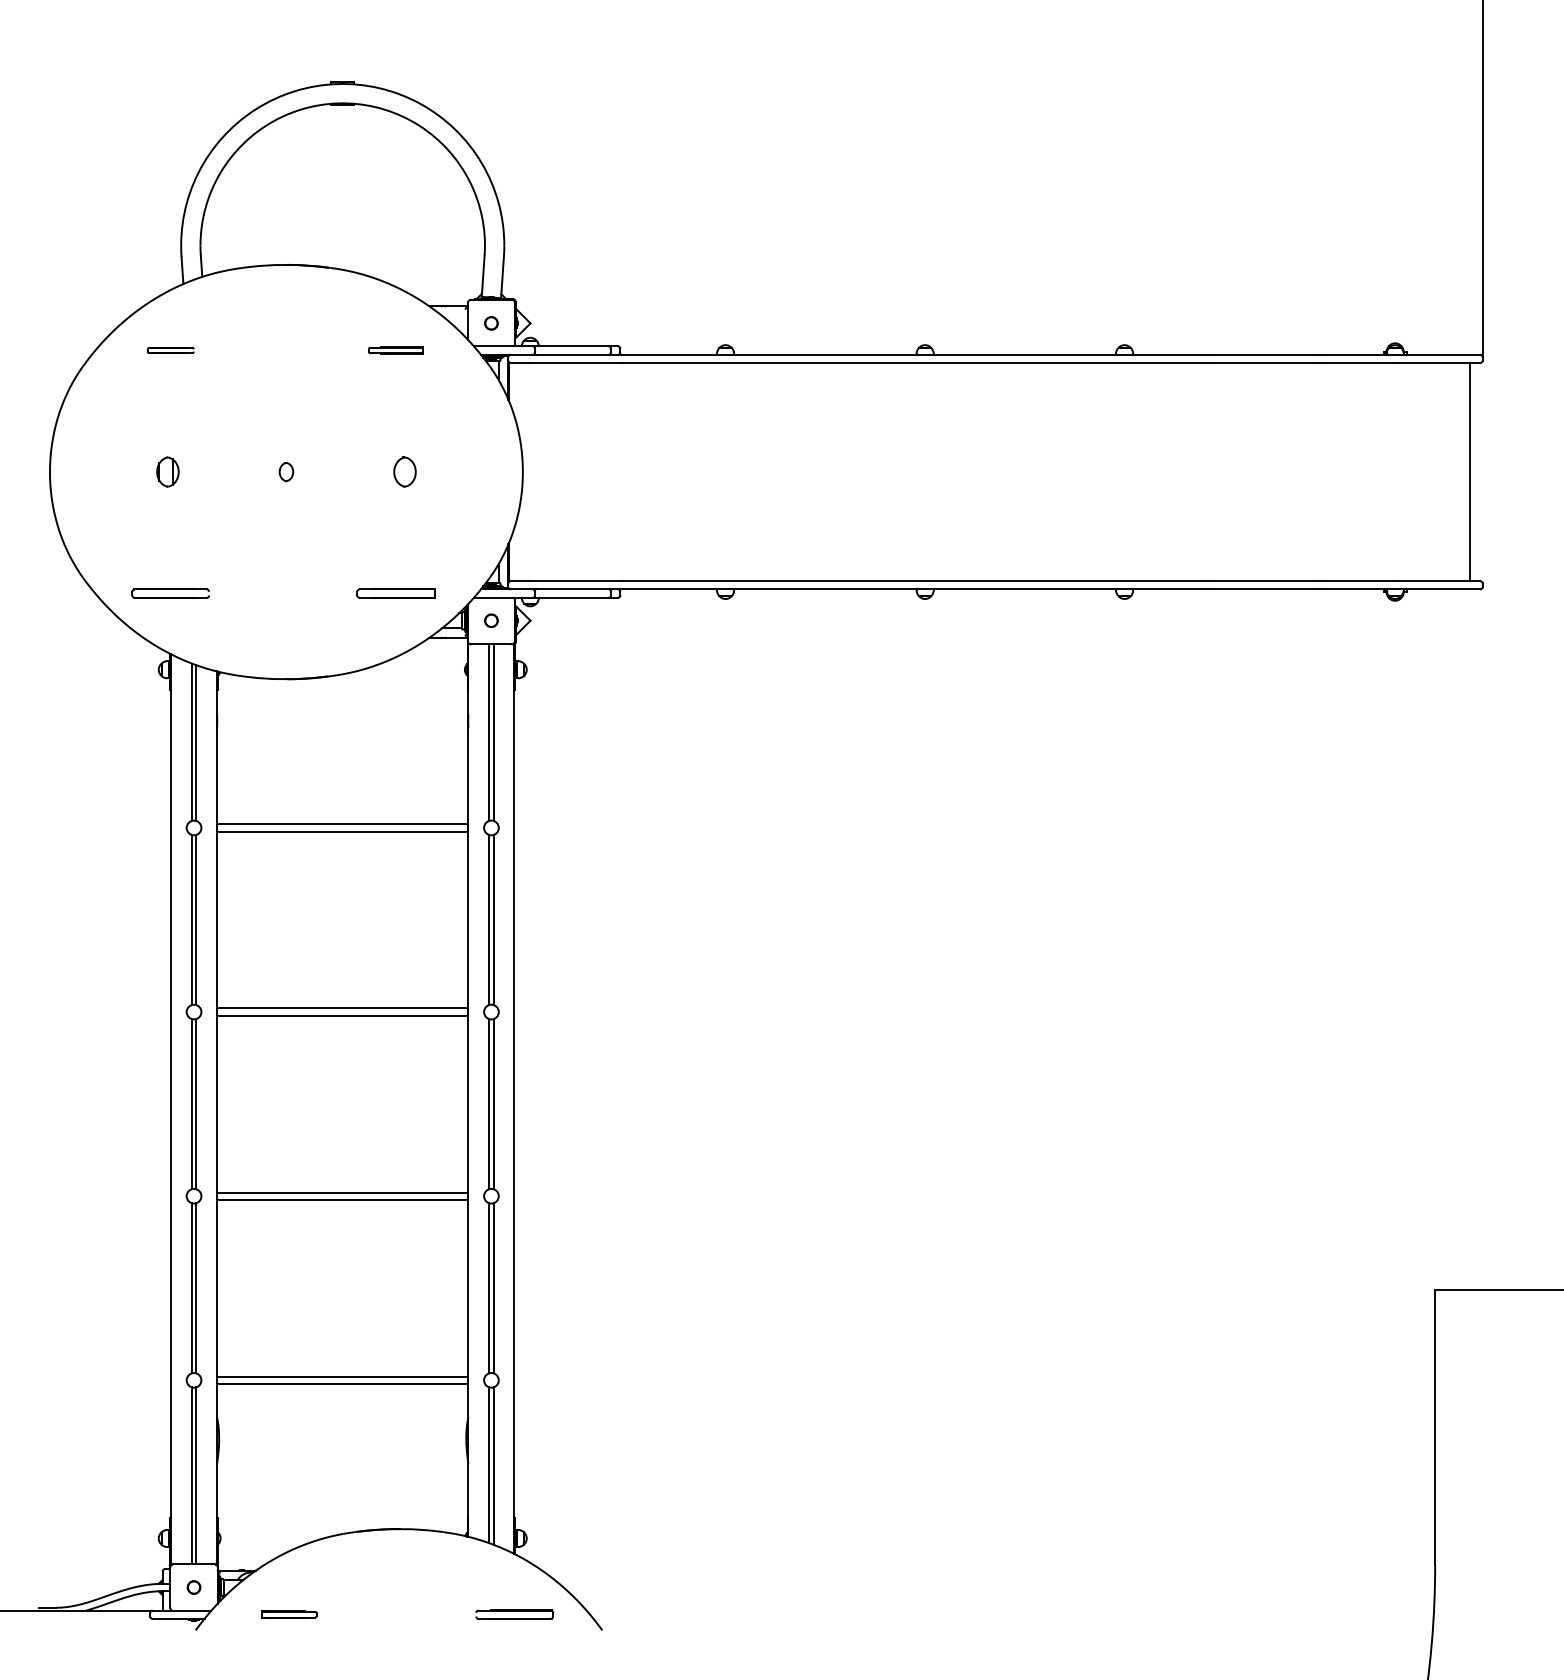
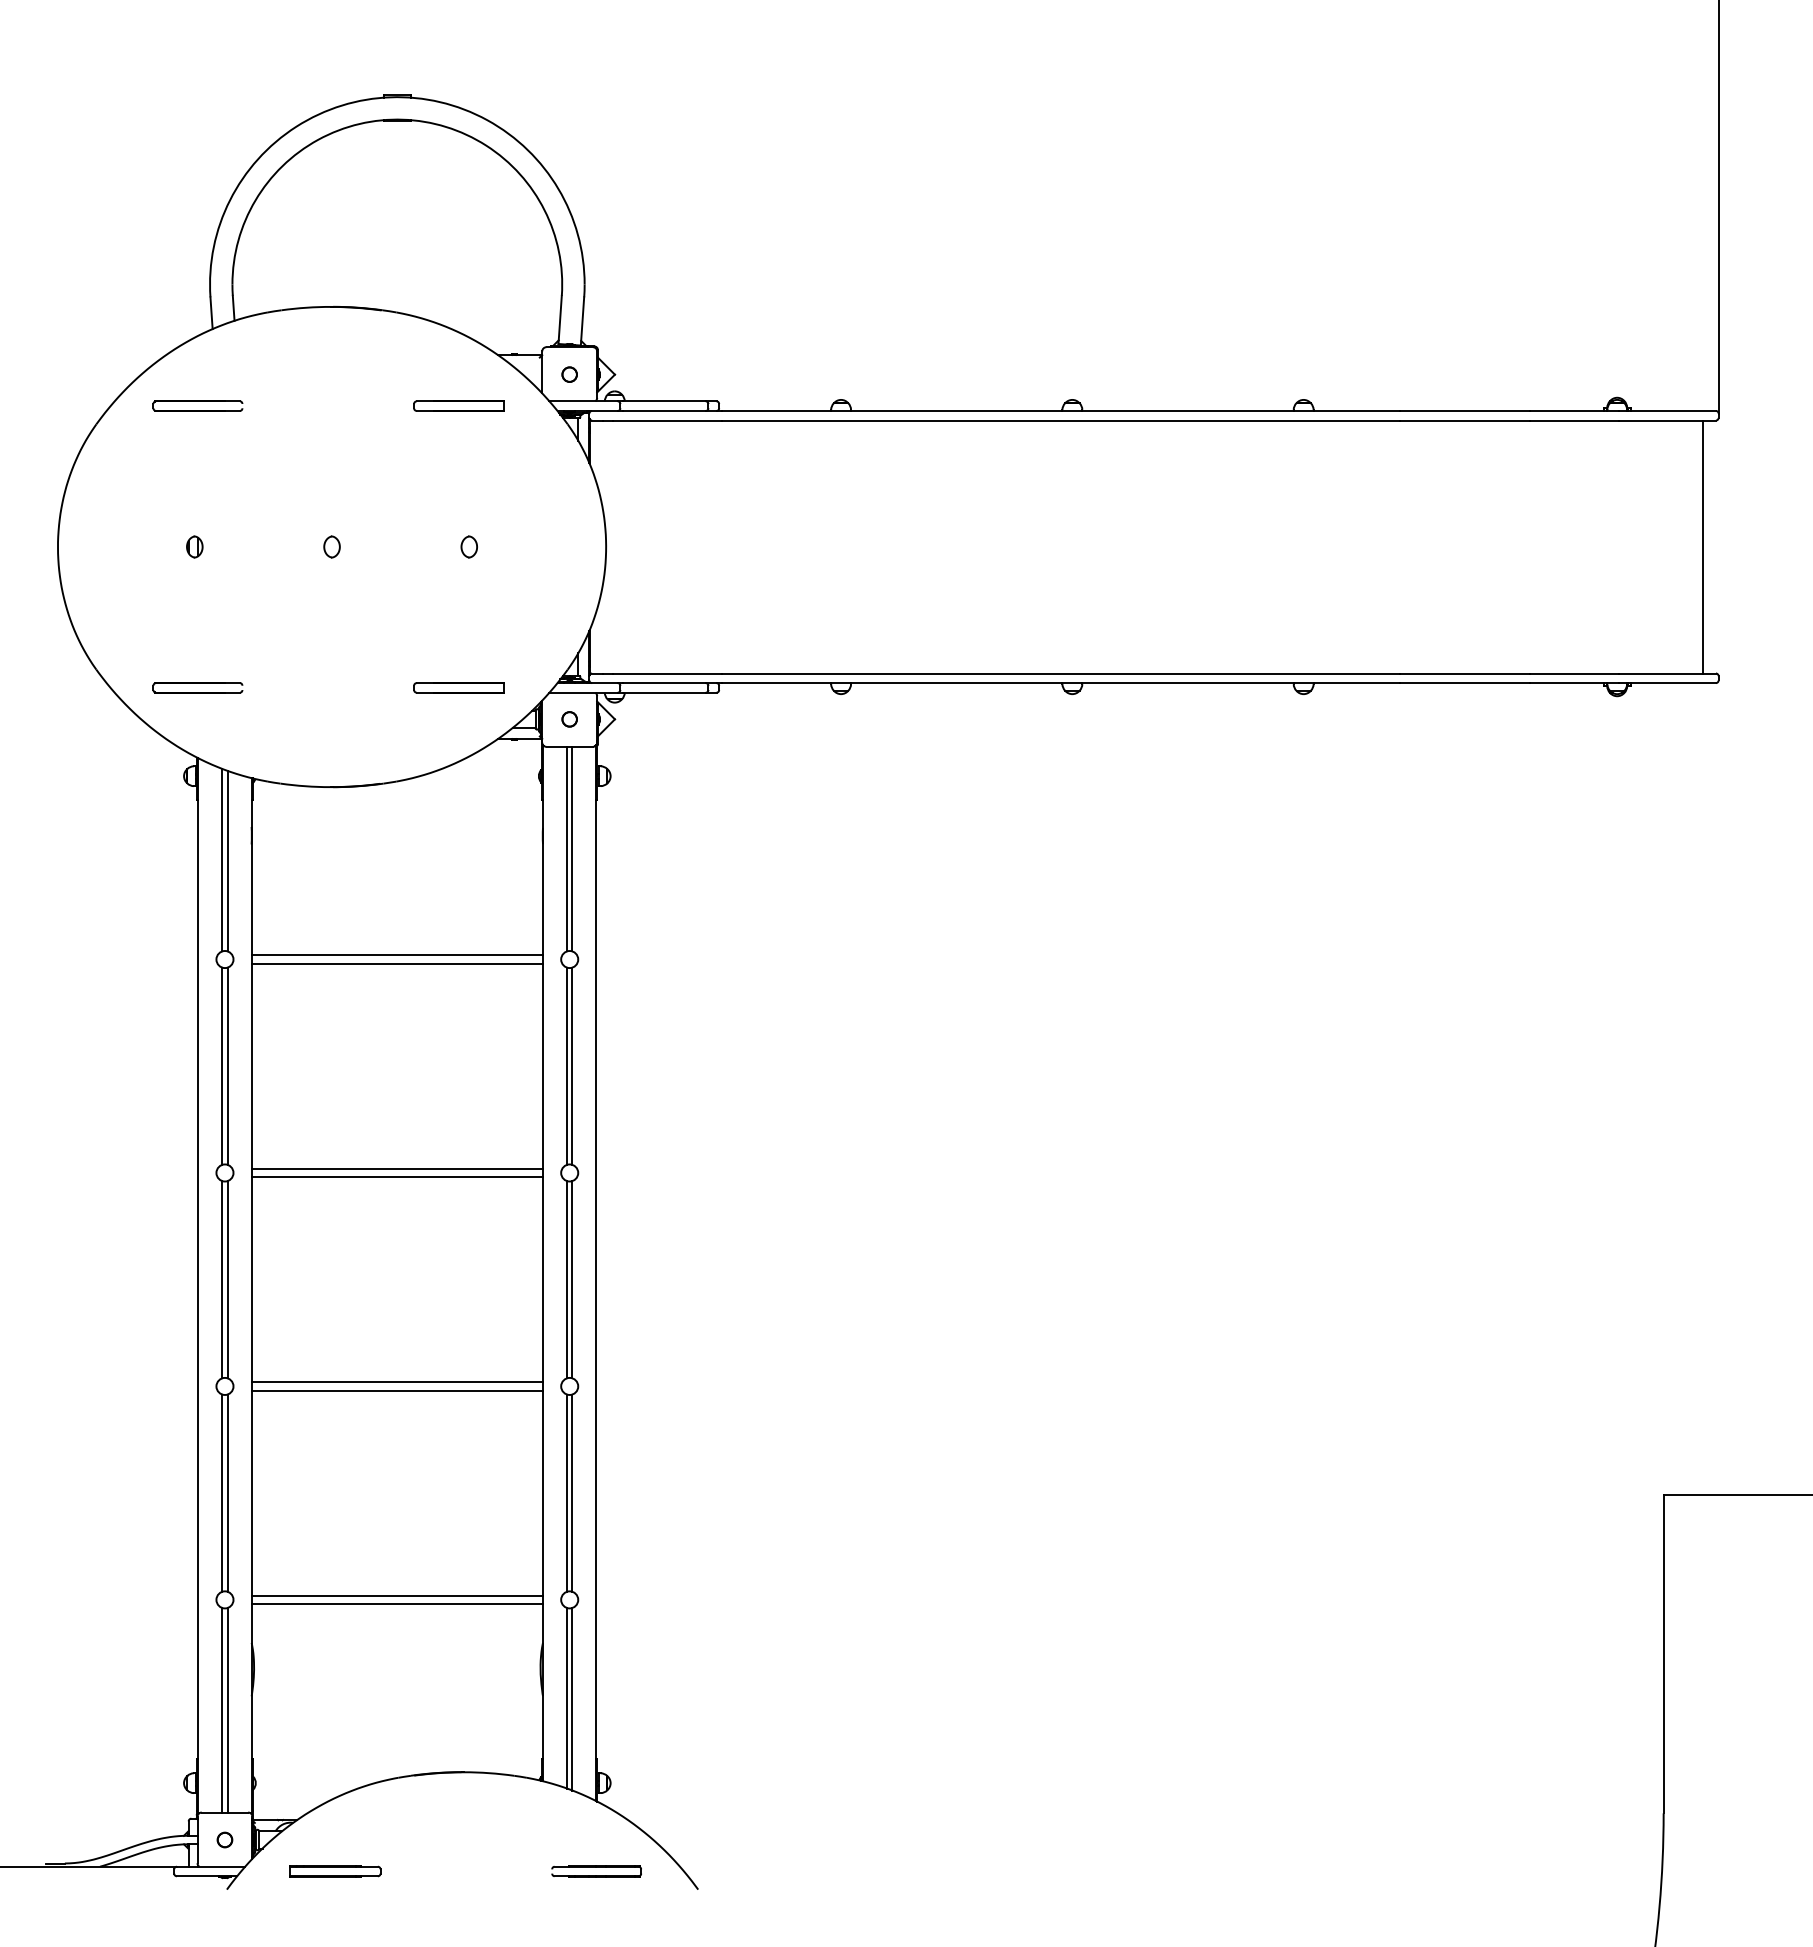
part: (170, 349) -> (197, 405), size x1.67
part: (395, 349) -> (458, 405), size x1.43
part: (167, 471) -> (194, 546), size x0.62
part: (404, 471) -> (468, 546), size x0.62
part: (289, 1614) -> (335, 1871), size x1.43

